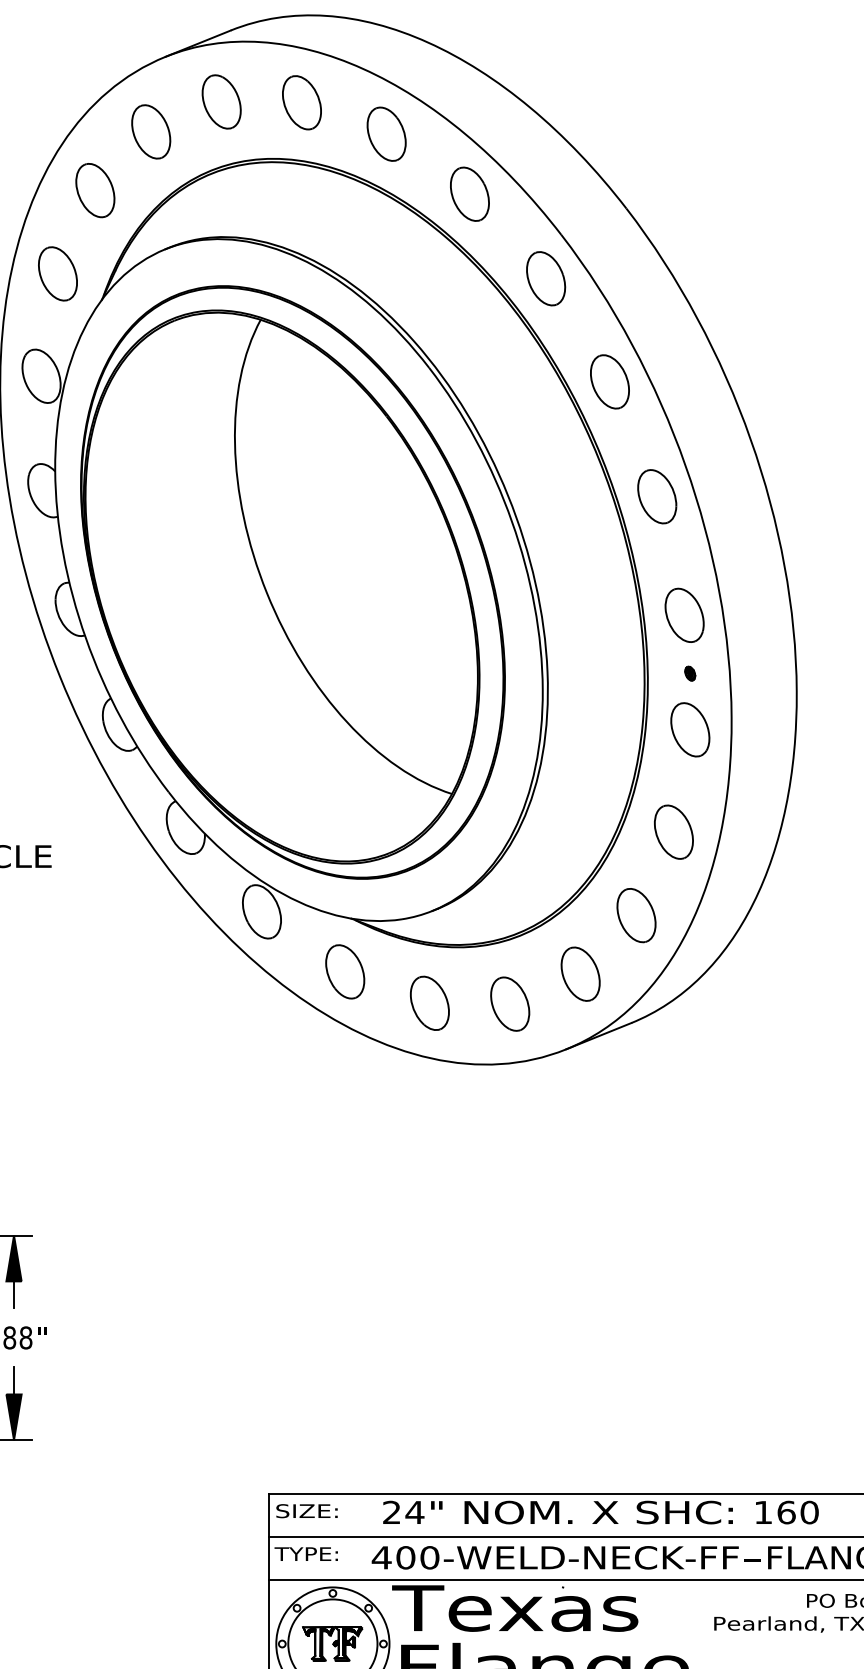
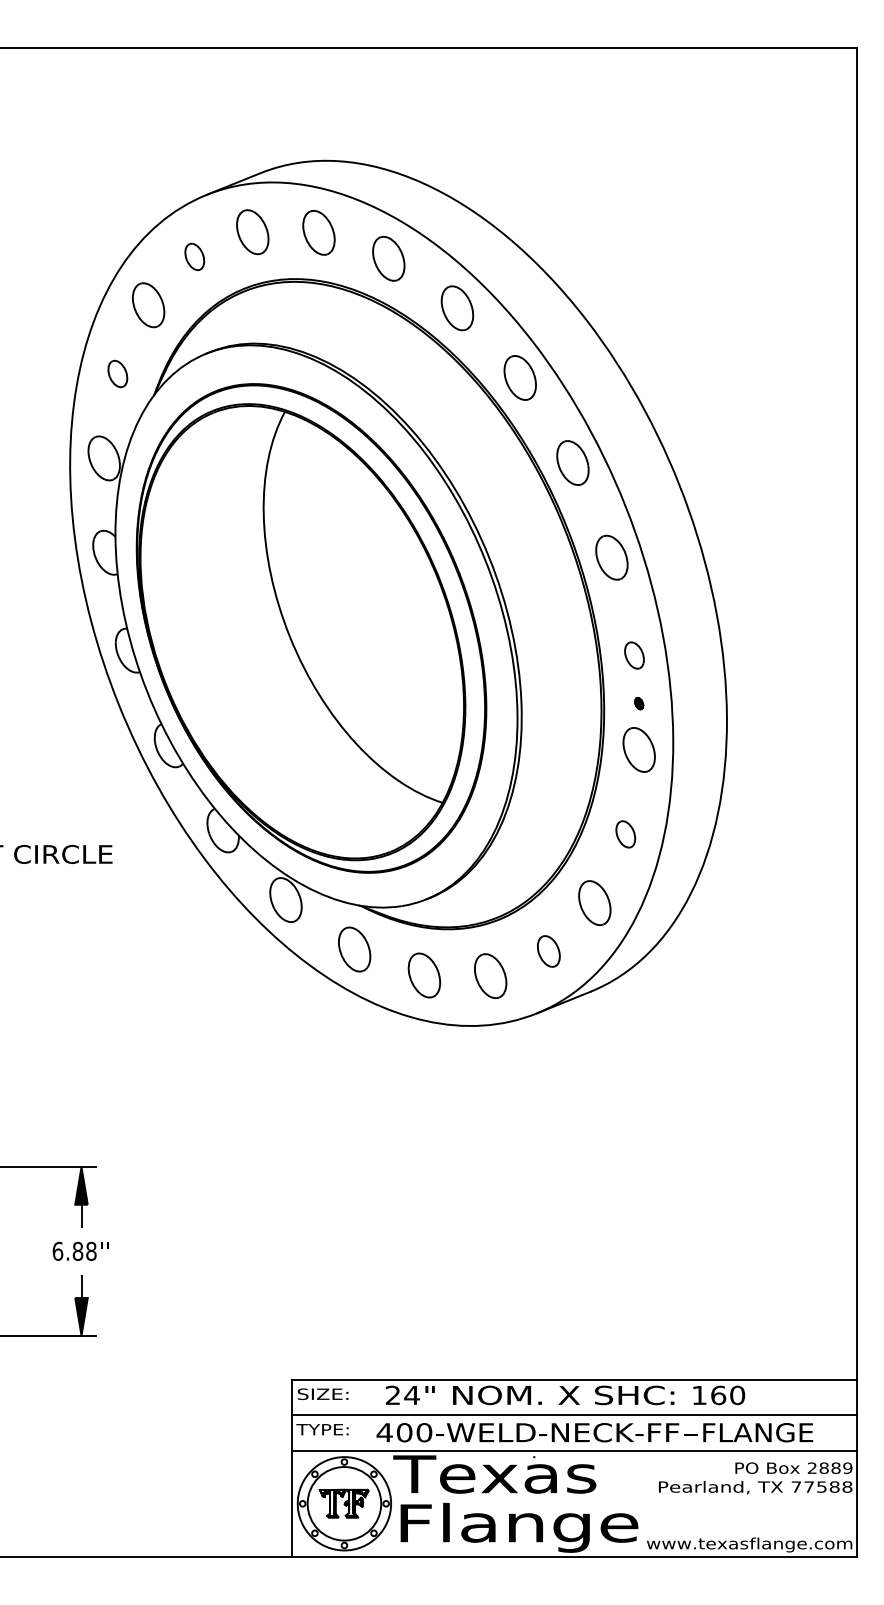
part: (151, 131) -> (194, 256), size x0.6
part: (57, 273) -> (117, 373), size x0.6
part: (684, 615) -> (634, 655), size x0.6
part: (673, 832) -> (625, 834), size x0.6
part: (580, 974) -> (548, 951), size x0.7

